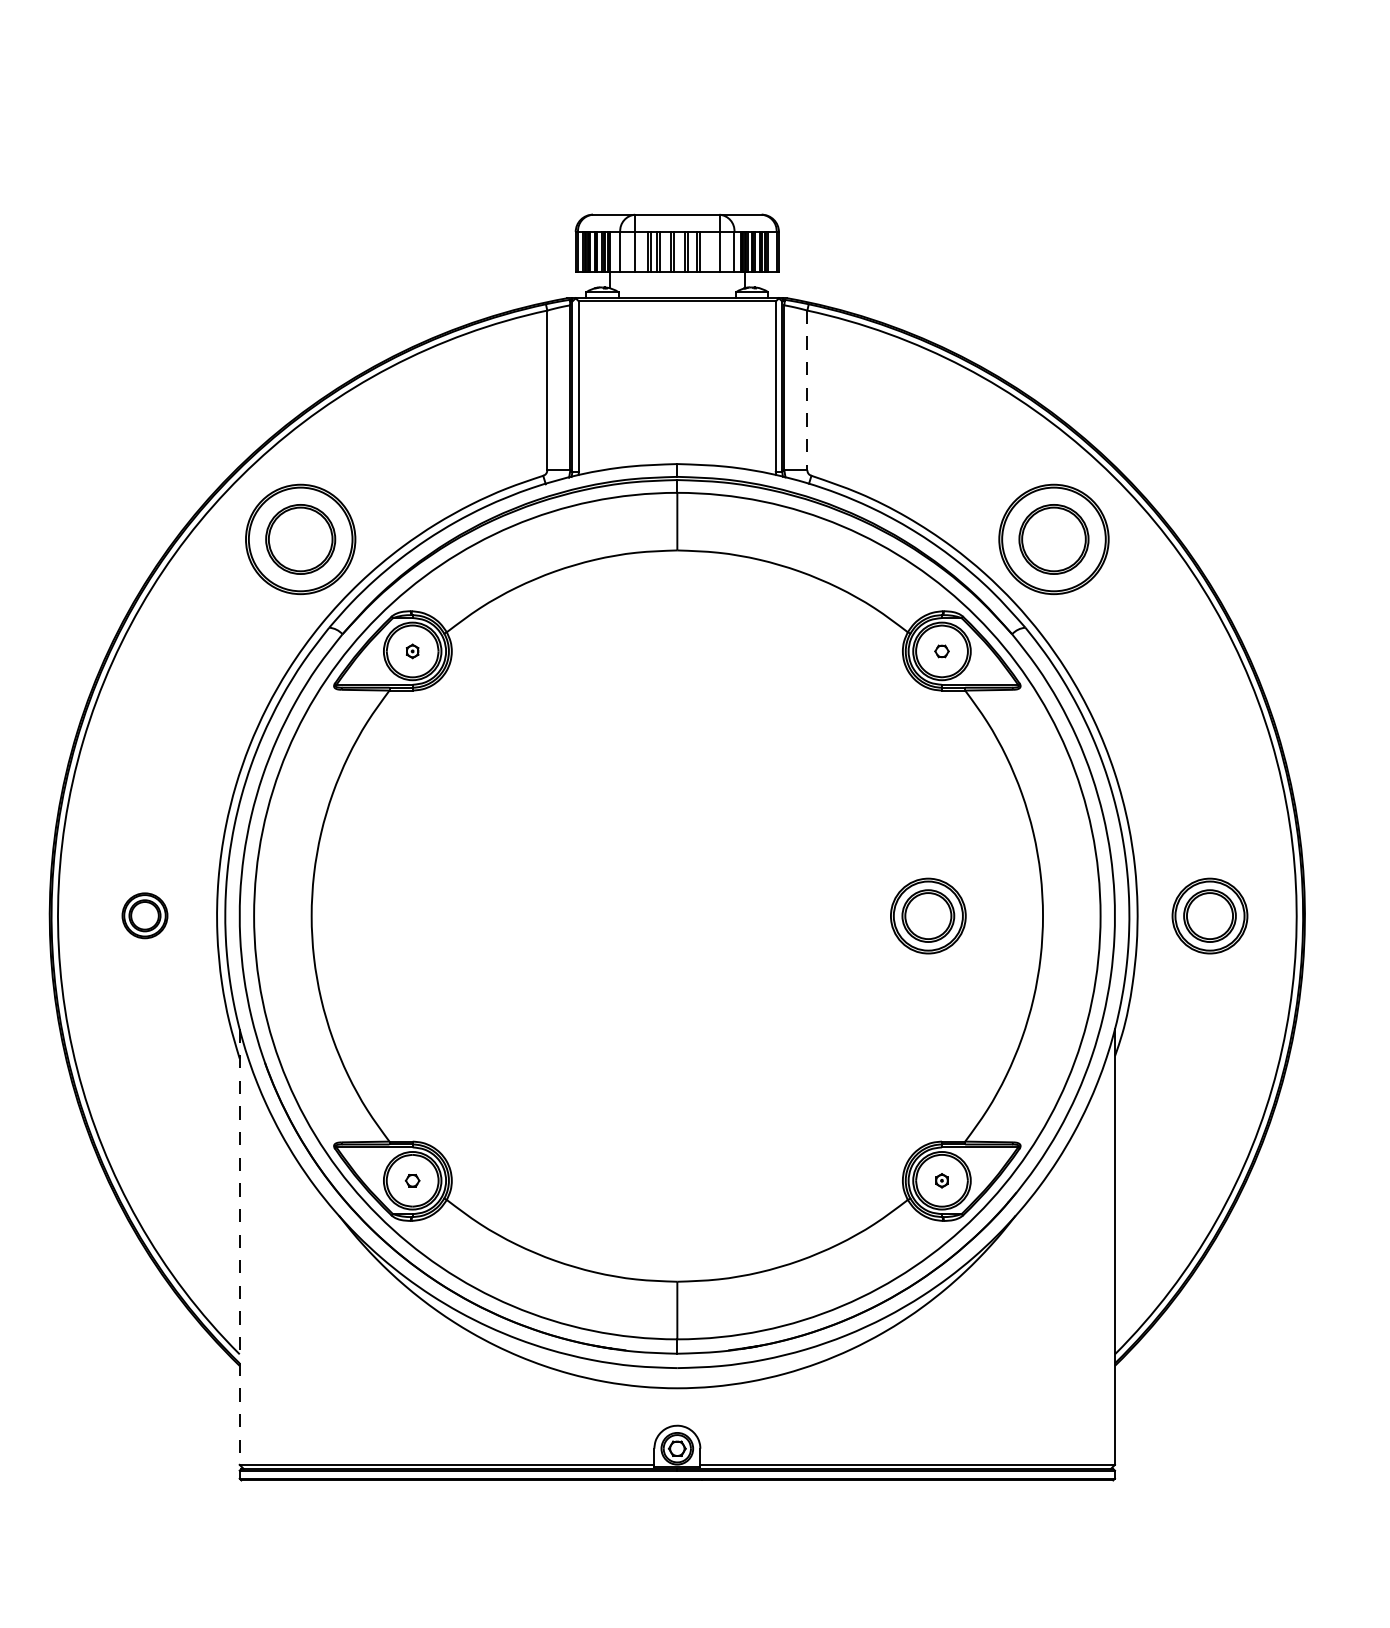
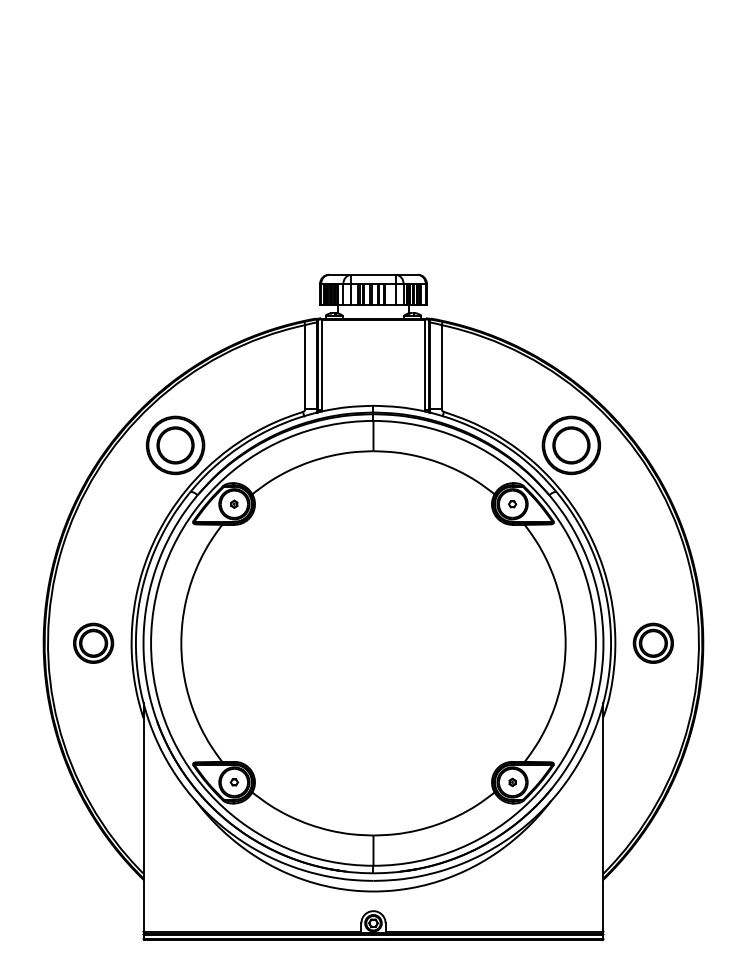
line: (806, 391) -> (441, 367), dashed -> solid
part: (144, 914) -> (93, 642), size x1.67
part: (926, 914) -> (504, 642), removed
line: (239, 1247) -> (143, 817), dashed -> solid

